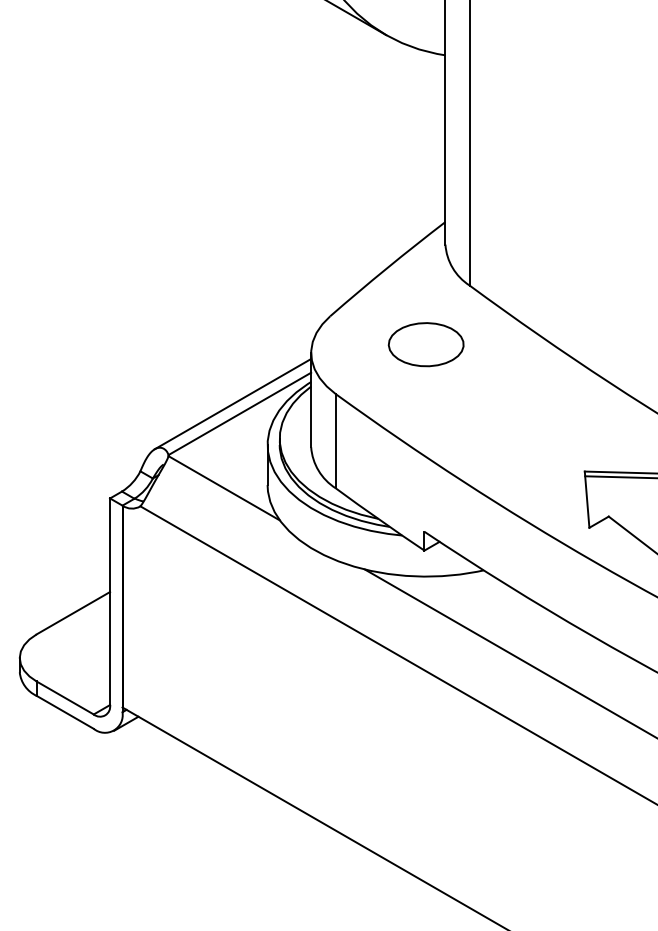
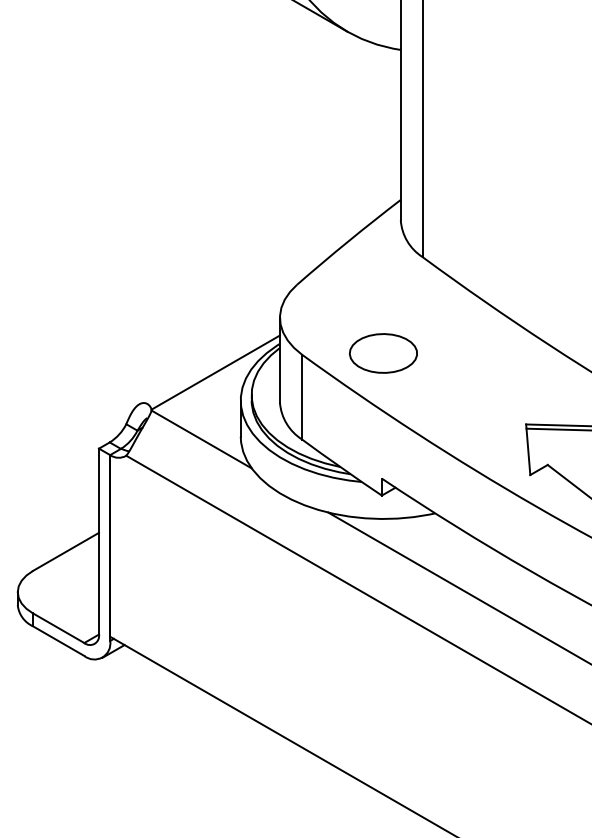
part: (425, 344) -> (382, 353), moved
line: (232, 403) -> (209, 363), removed

